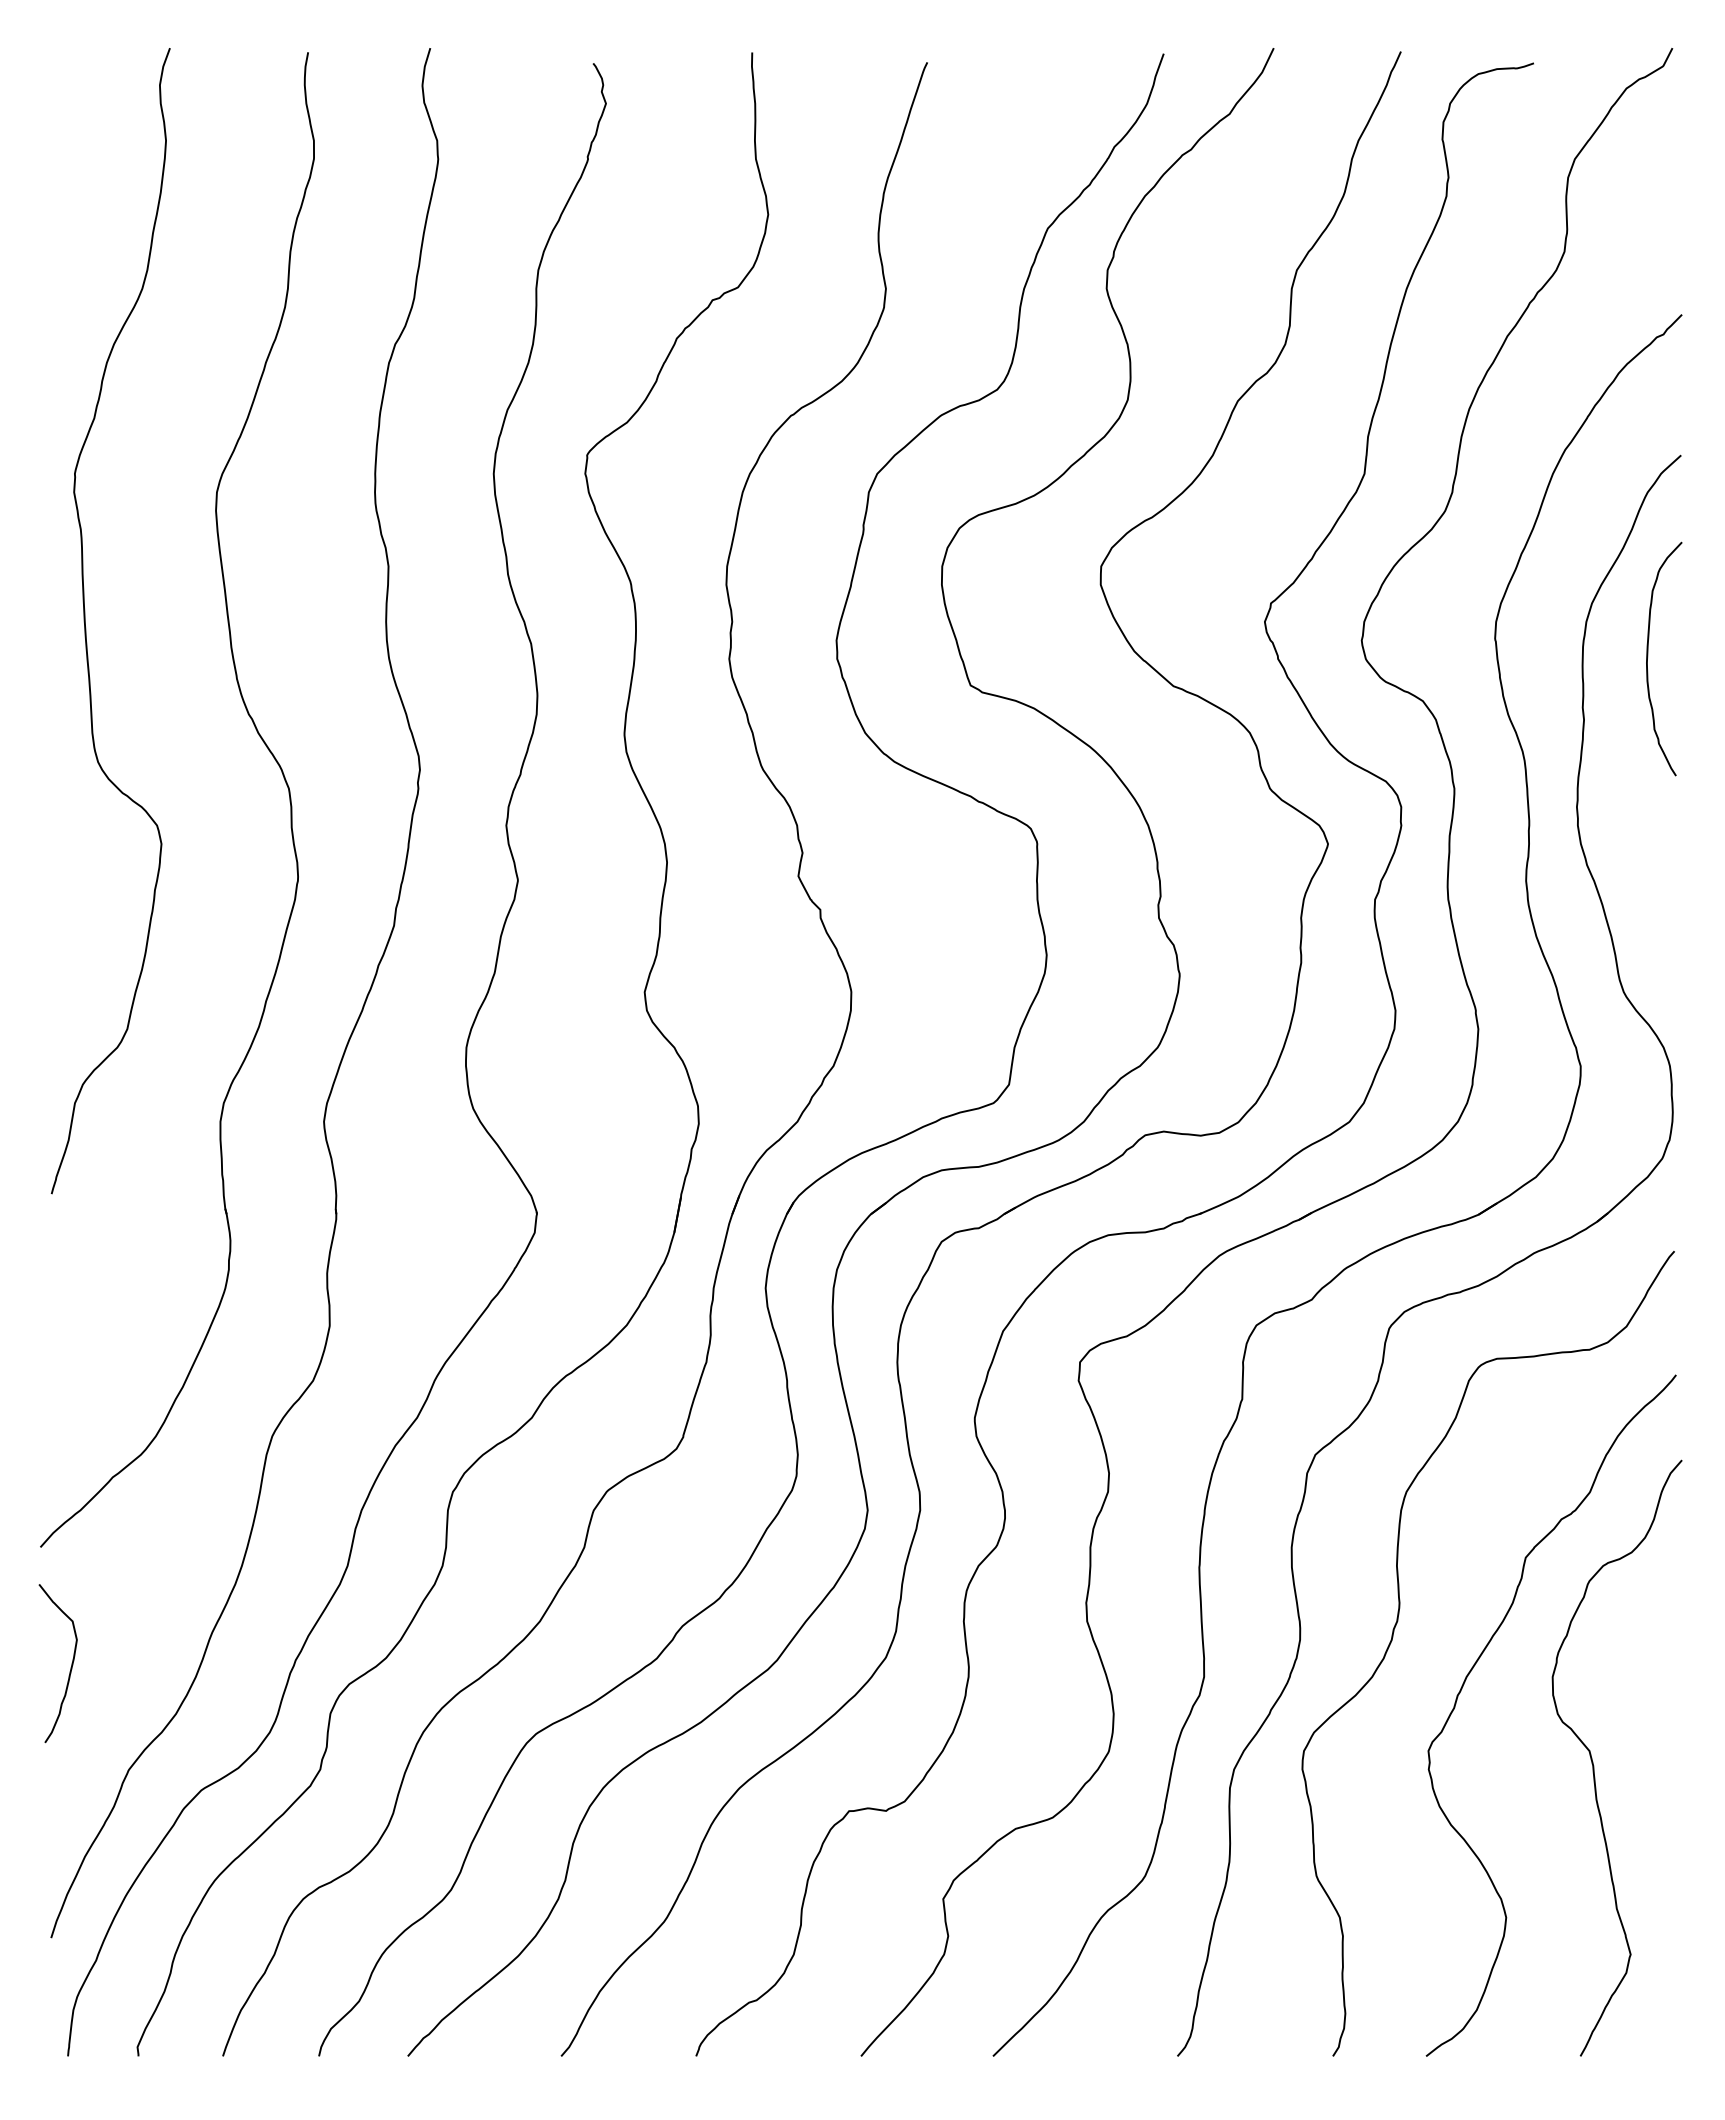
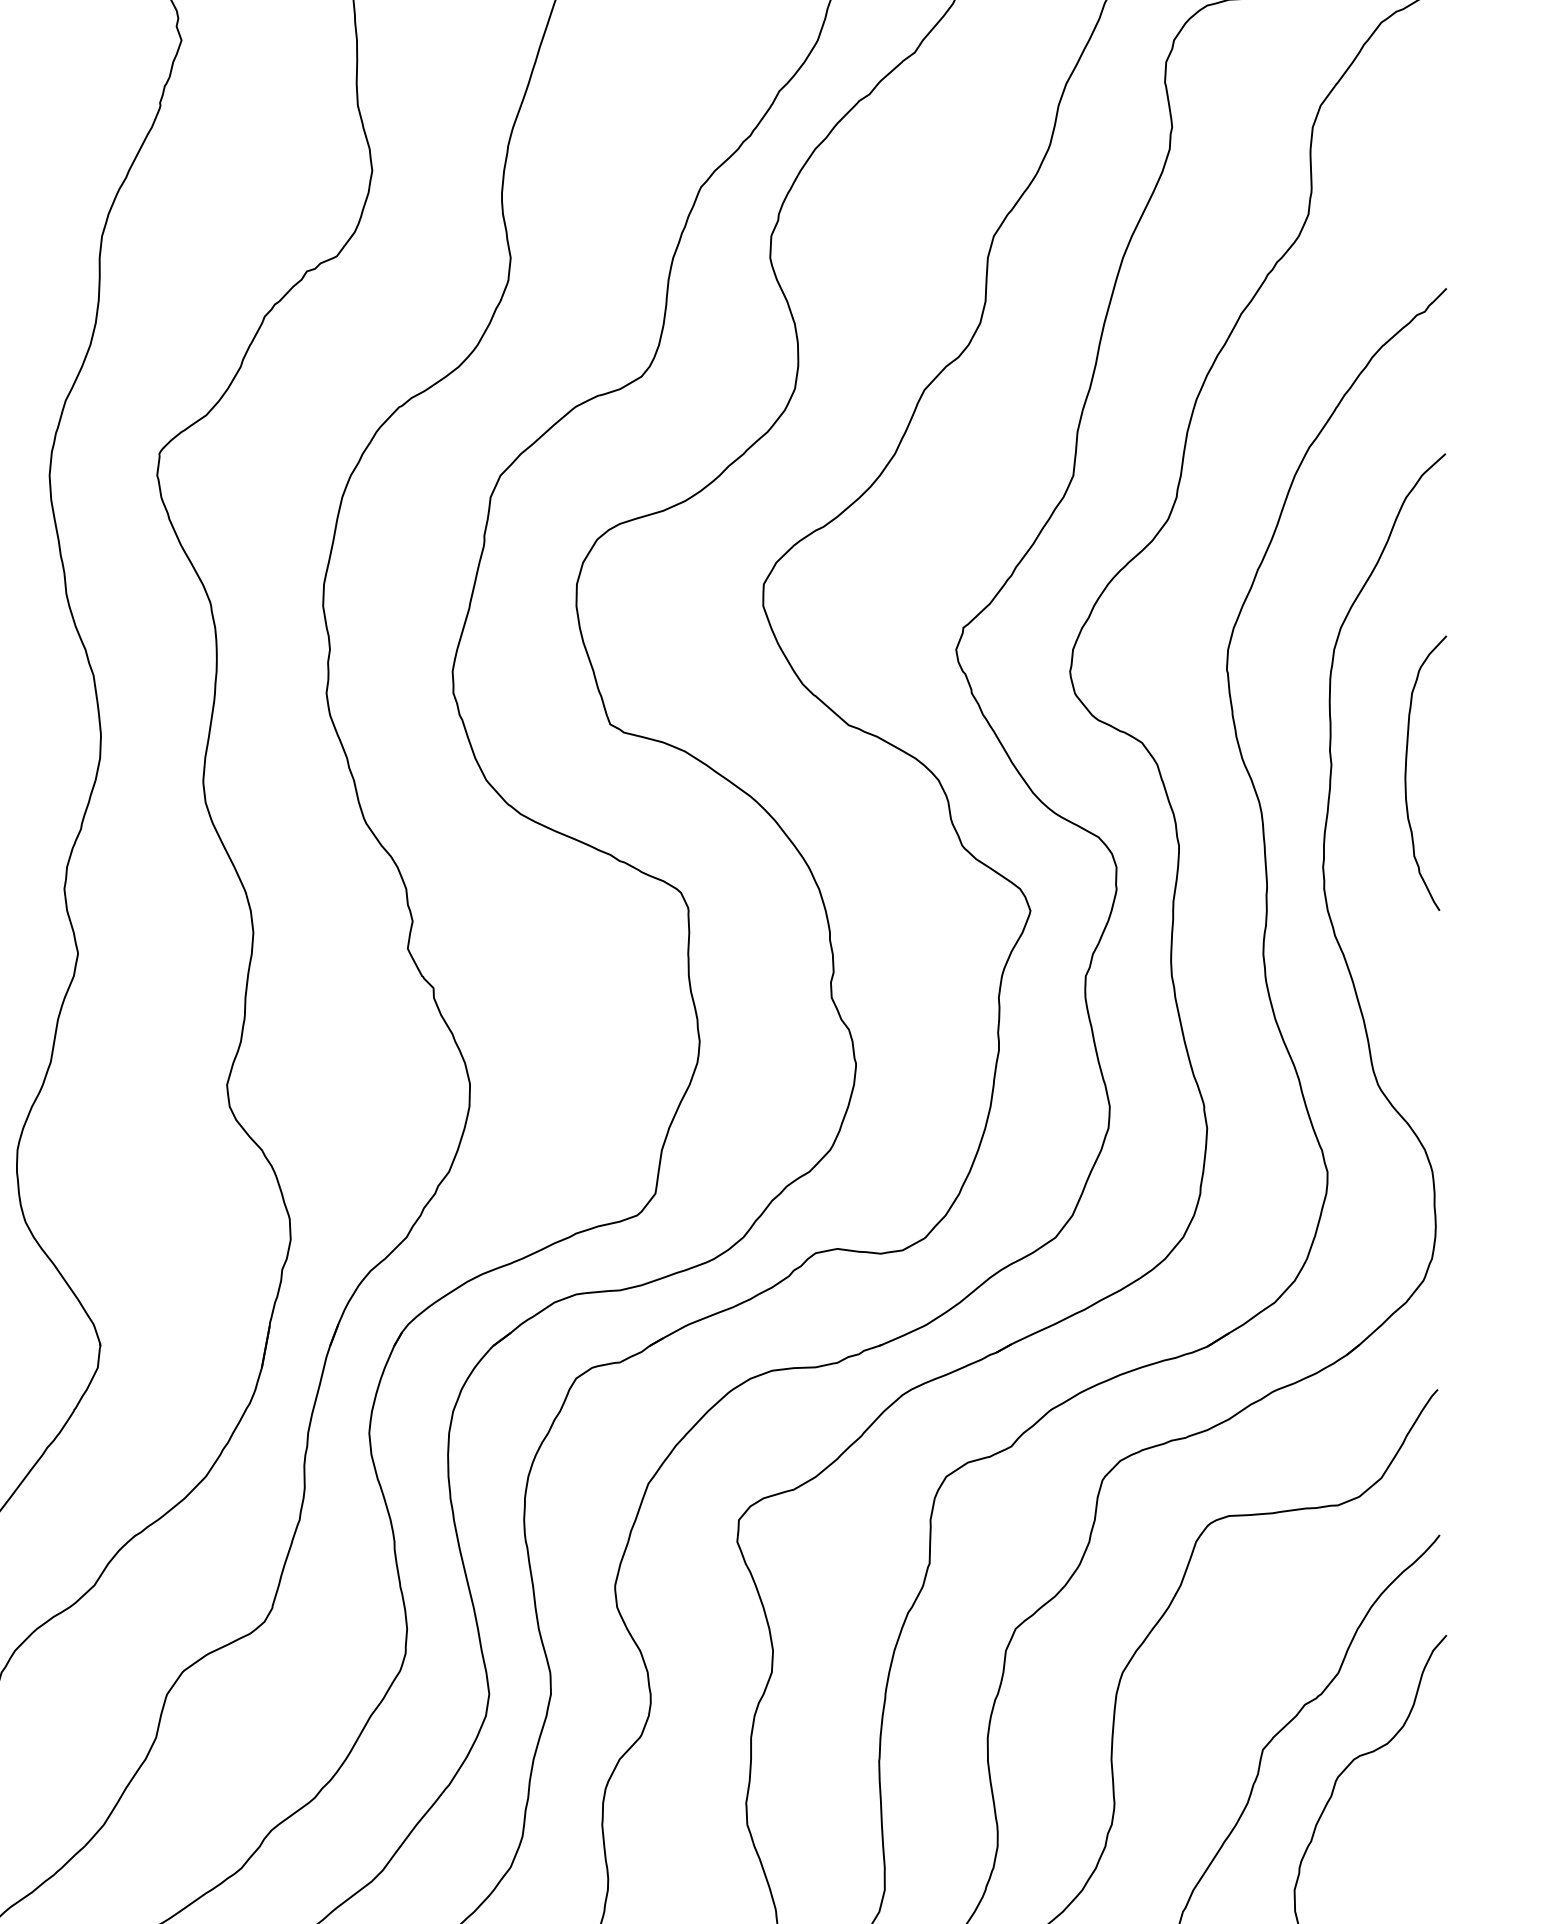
curve: (1648, 657) -> (1407, 771), moved

